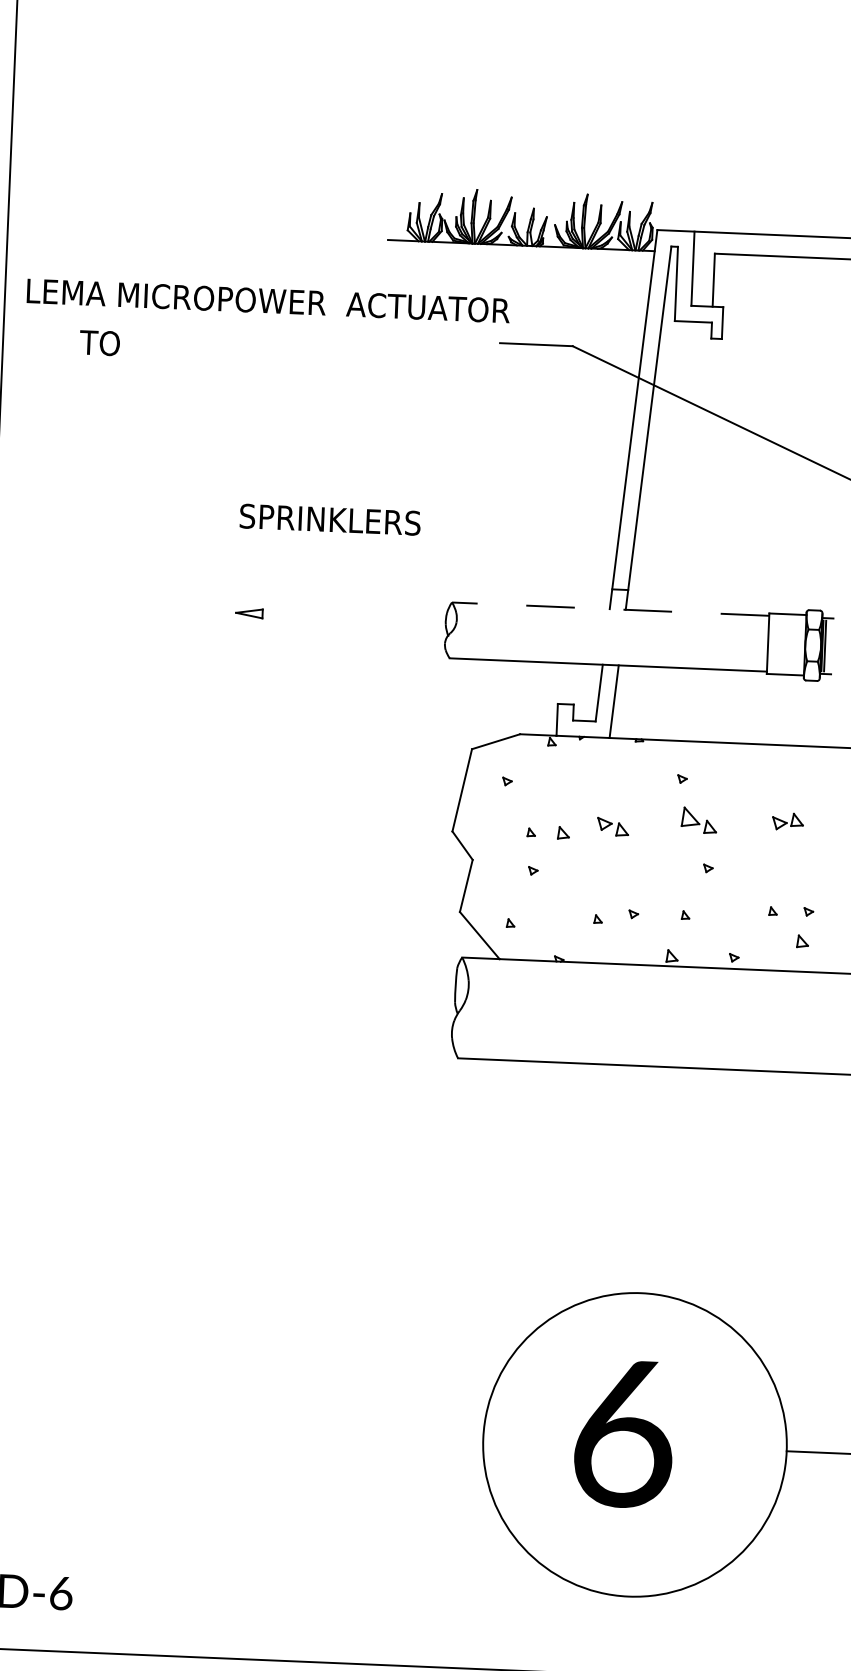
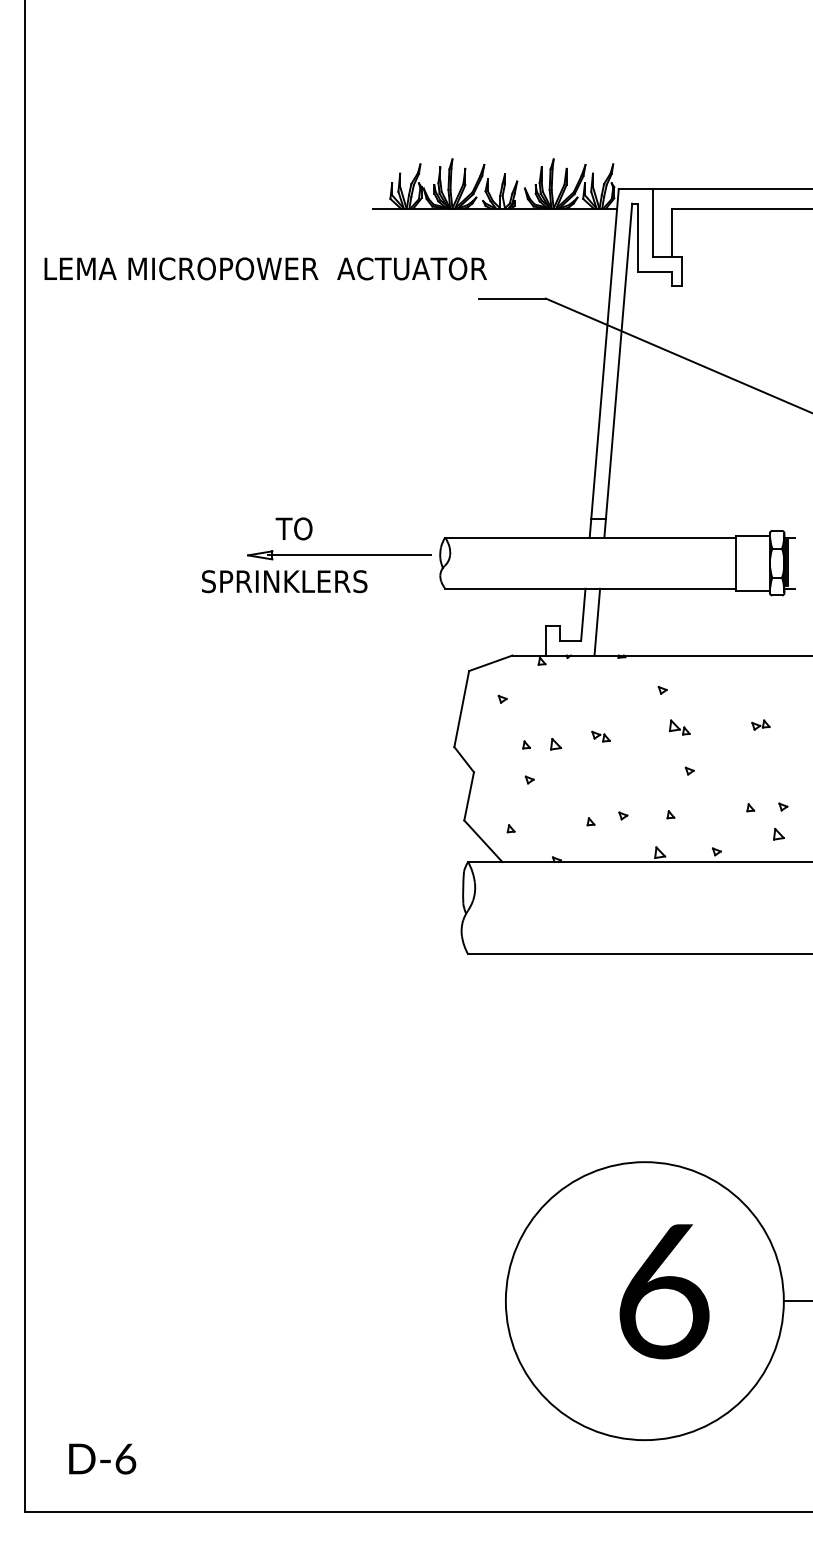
text: (99, 342) -> (293, 528), moved
text: (330, 519) -> (284, 581), moved
line: (610, 608) -> (590, 537), dashed -> solid
line: (346, 617) -> (349, 555), added
part: (699, 820) -> (679, 727), size x0.62
part: (787, 820) -> (760, 724), size x0.62
part: (612, 826) -> (600, 736), size x0.62
text: (624, 1433) -> (664, 1291), moved

